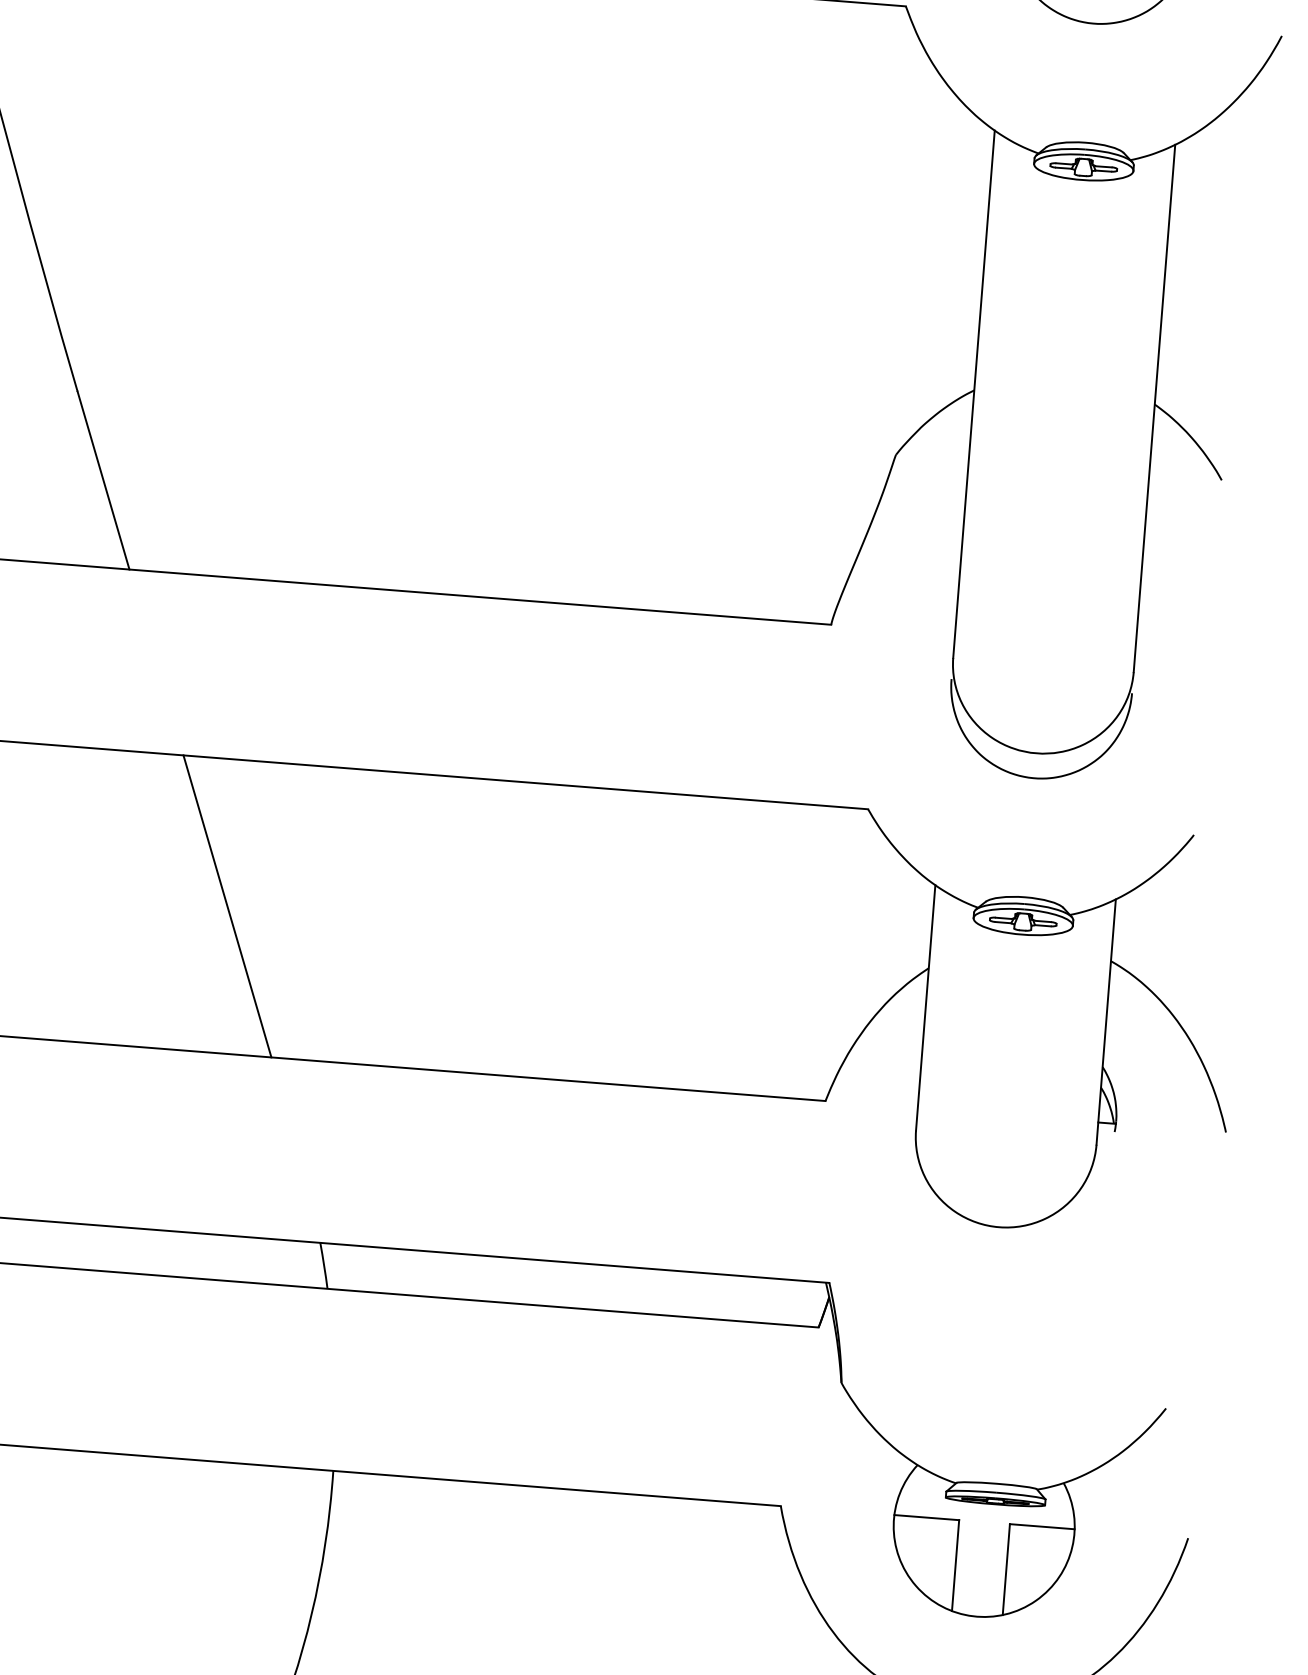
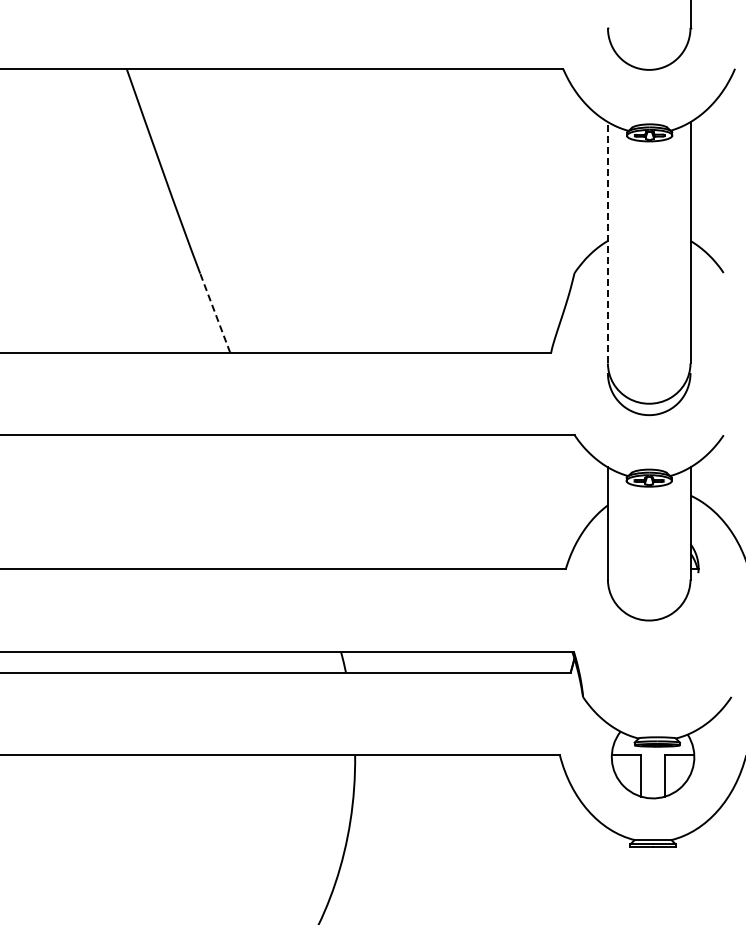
line: (973, 393) -> (607, 242), solid -> dashed
line: (104, 479) -> (215, 312), solid -> dashed
line: (226, 906) -> (286, 502), removed

